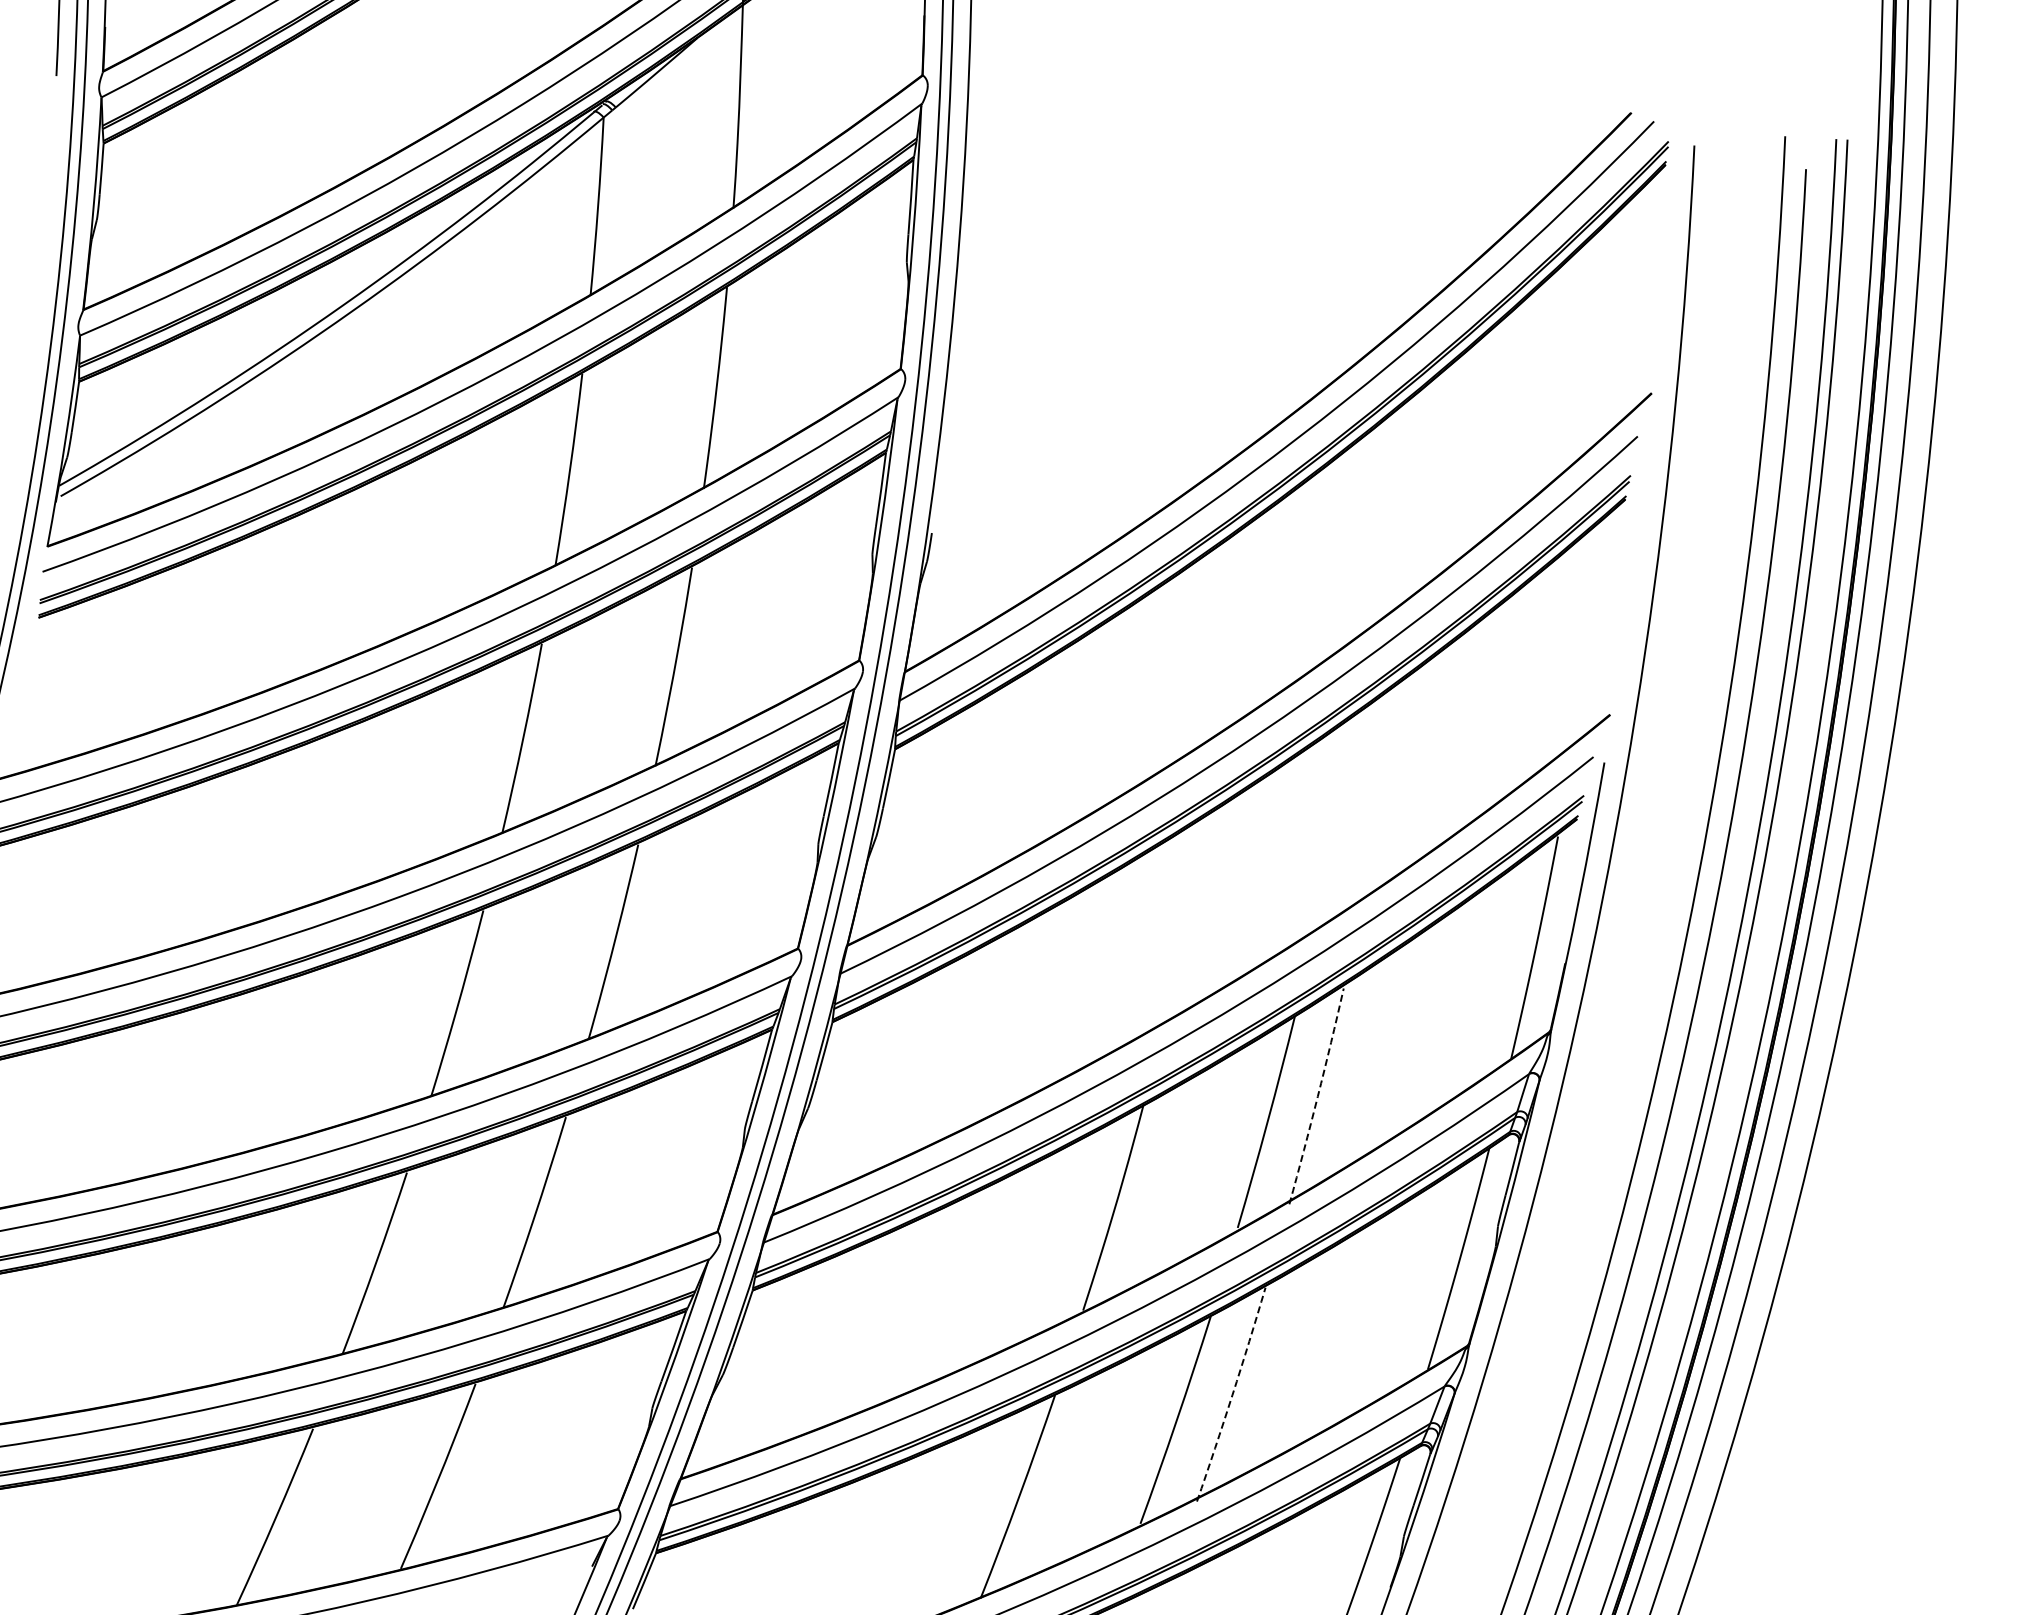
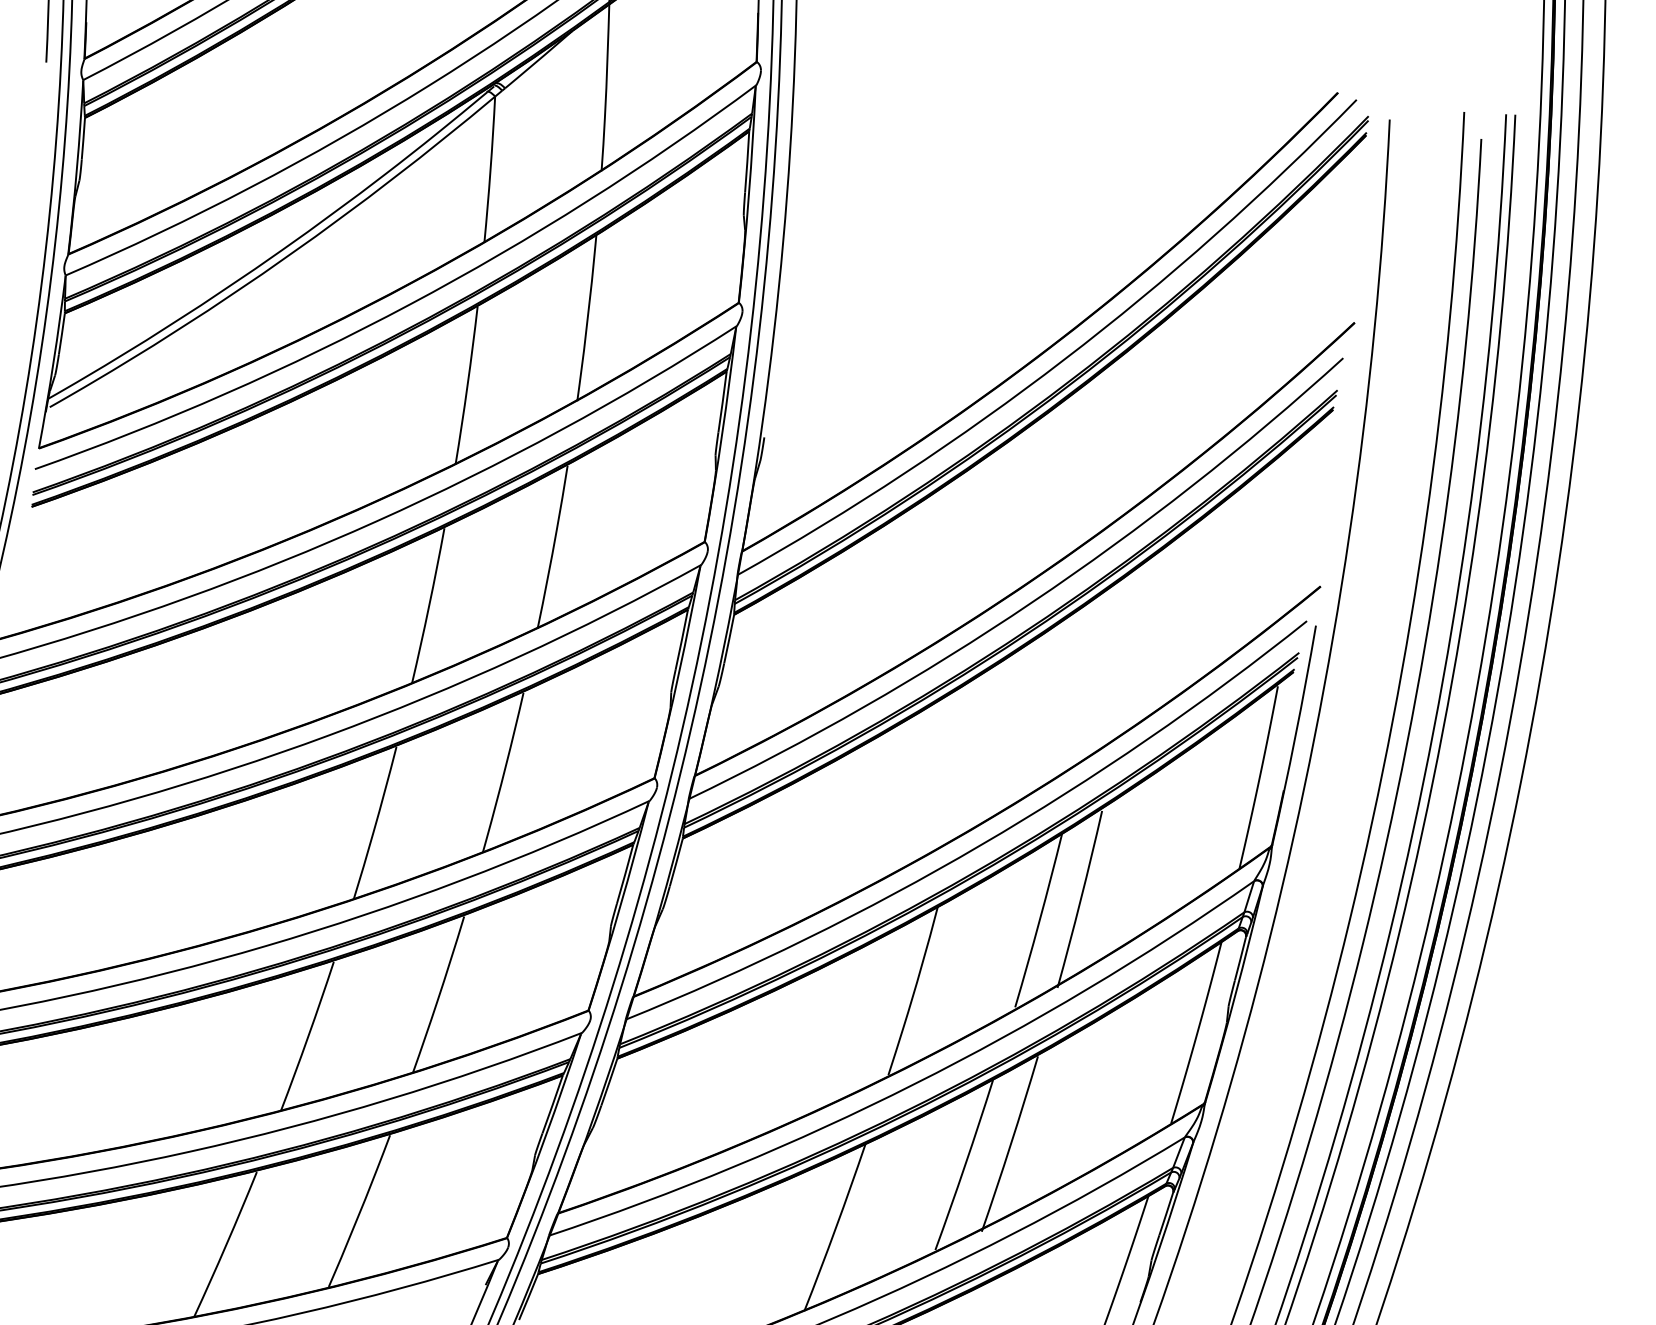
arc: (1317, 1096) -> (1080, 899), dashed -> solid
arc: (1232, 1395) -> (1010, 1144), dashed -> solid

